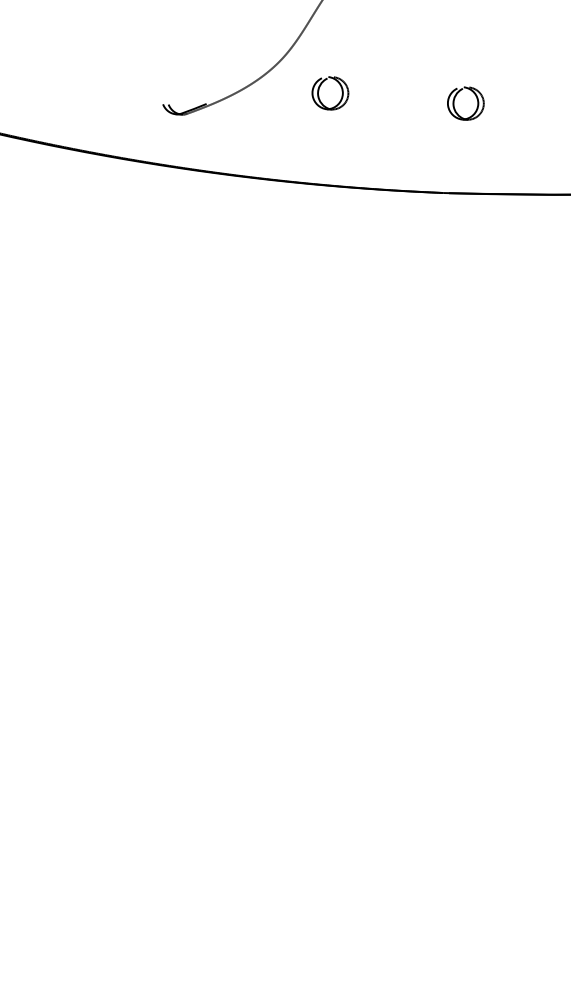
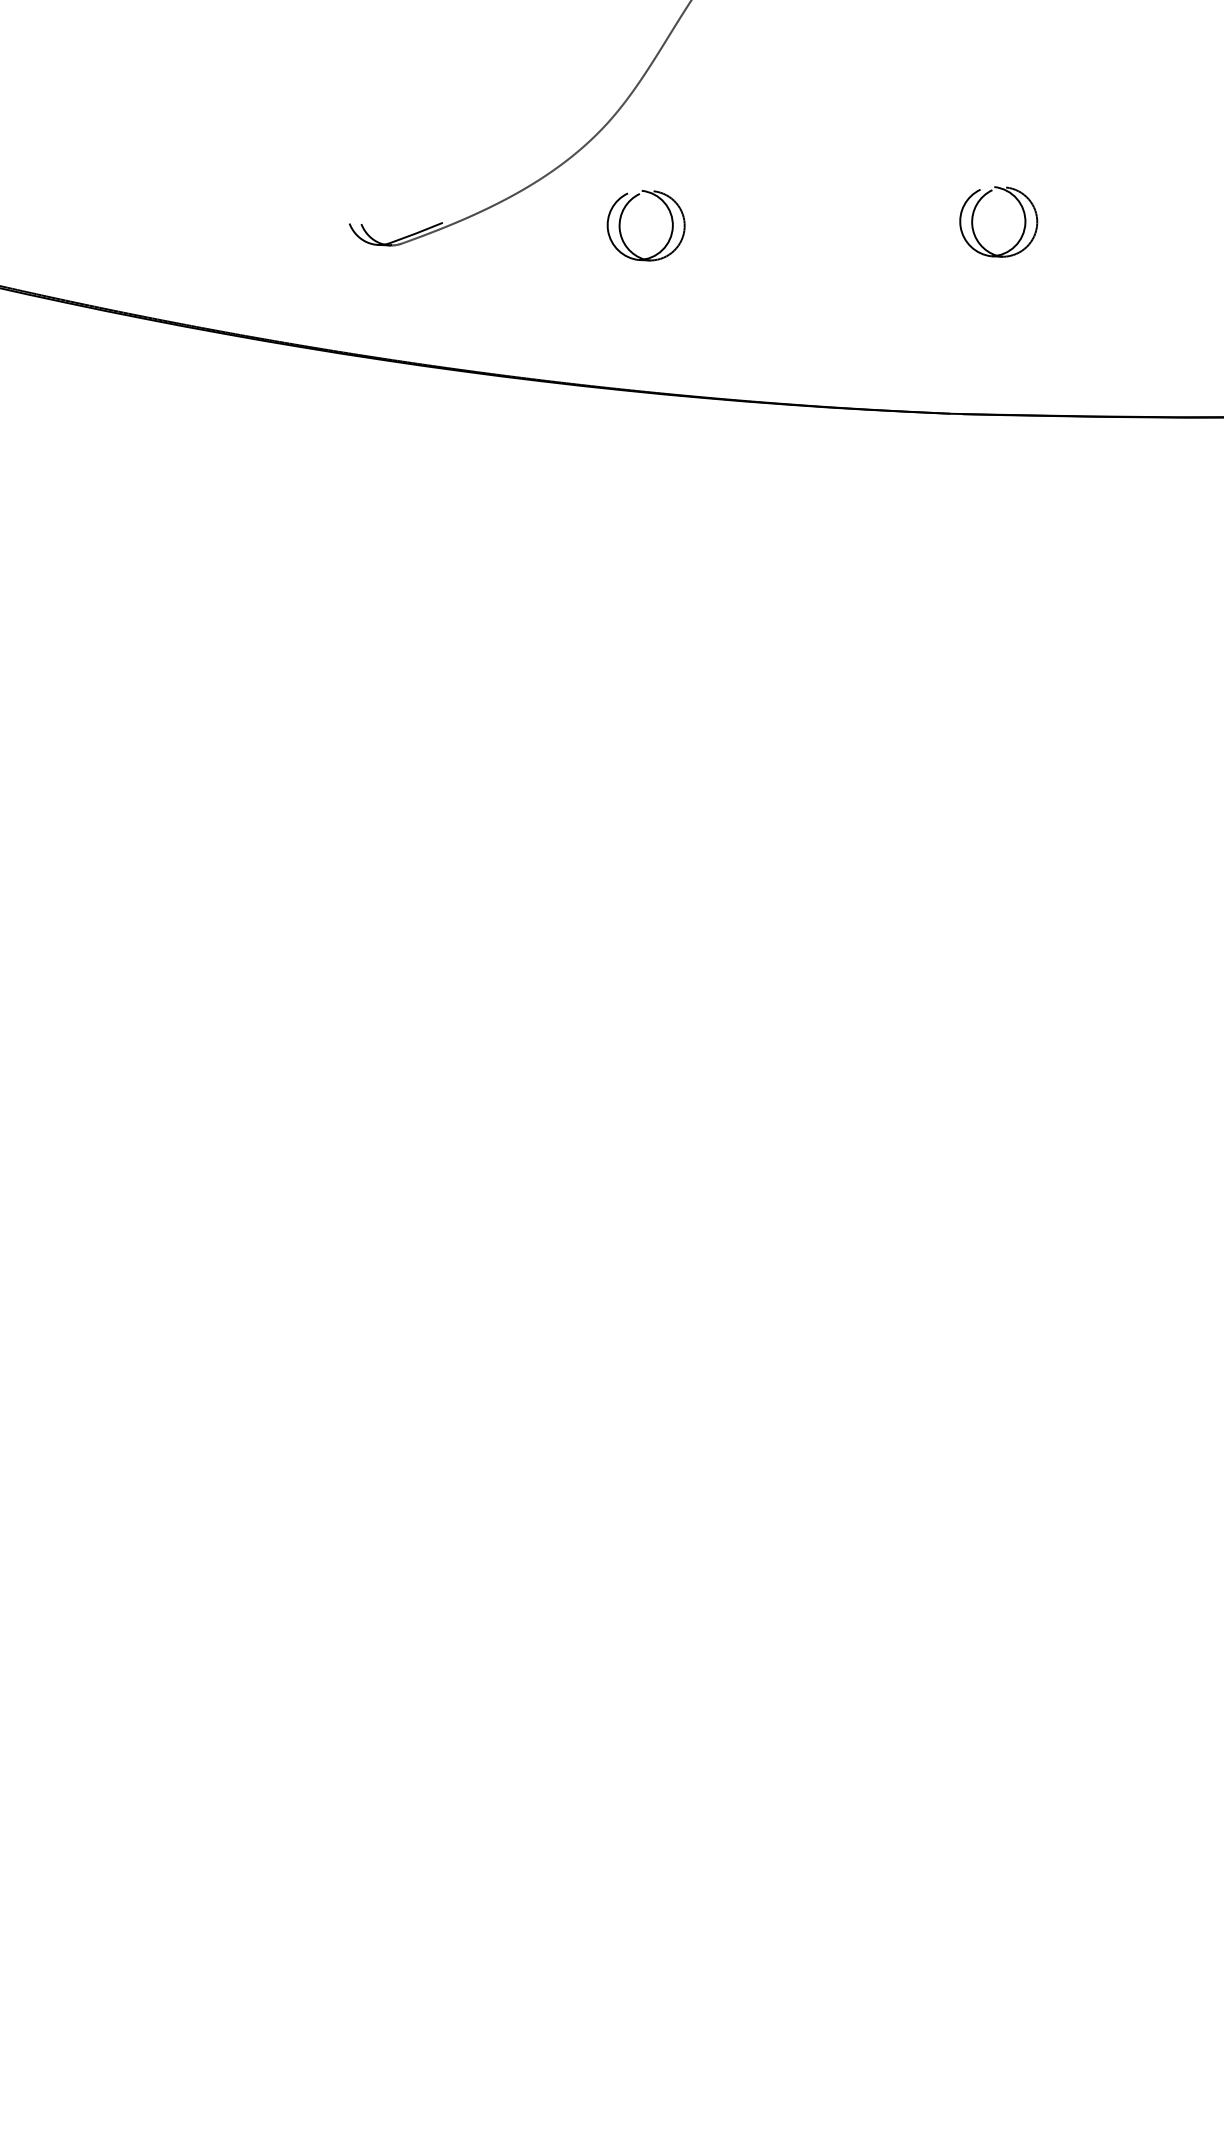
part: (330, 93) -> (646, 226), moved

